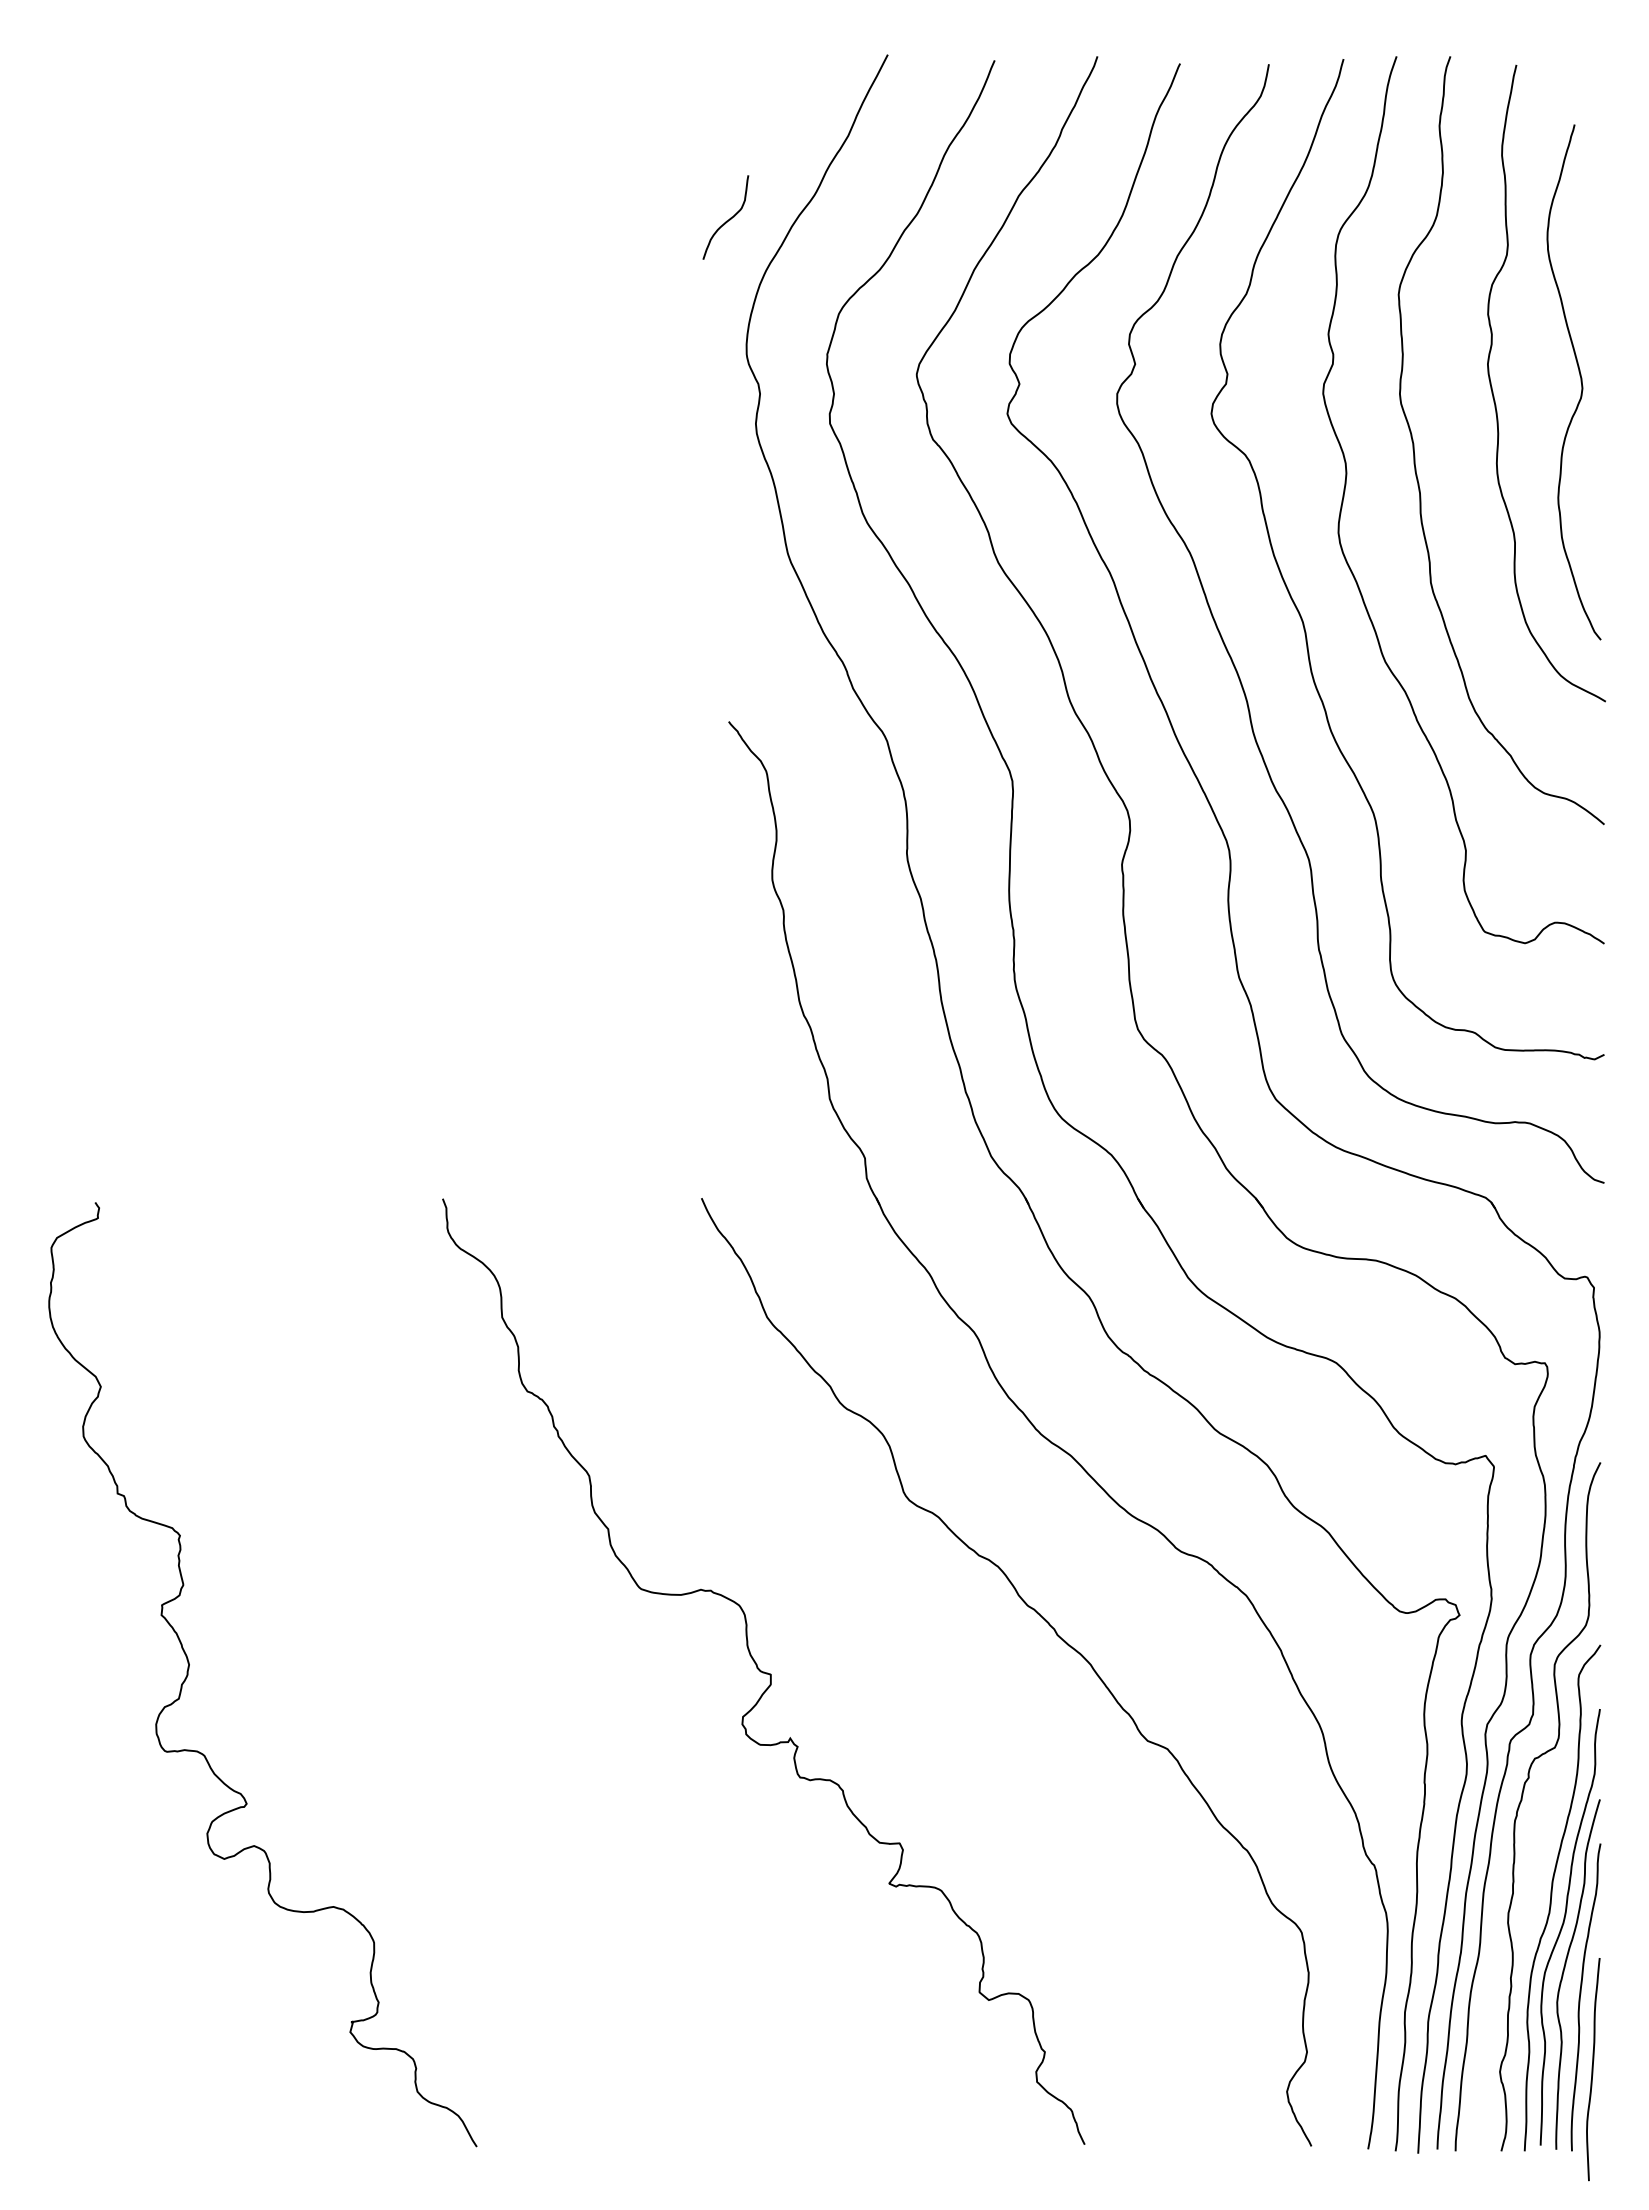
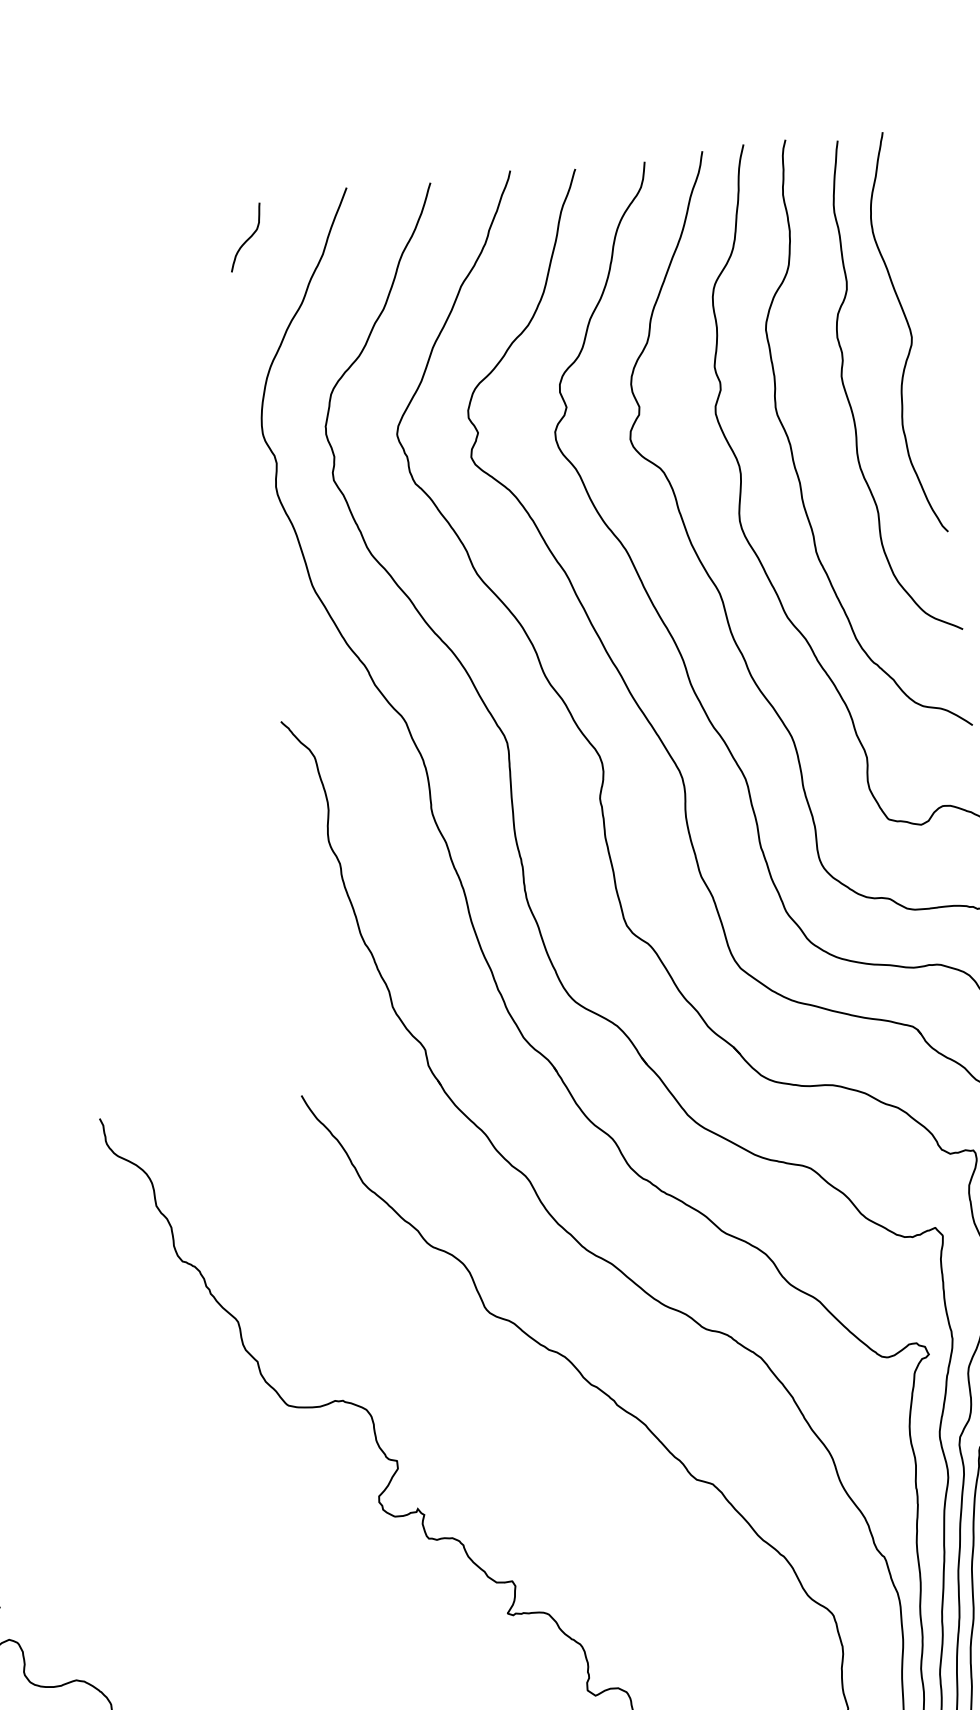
curve: (726, 220) -> (246, 239), moved
curve: (1580, 382) -> (909, 332), moved

